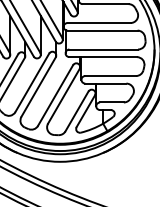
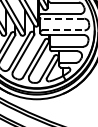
line: (101, 30) -> (62, 18), solid -> dashed
line: (105, 49) -> (64, 30), solid -> dashed

